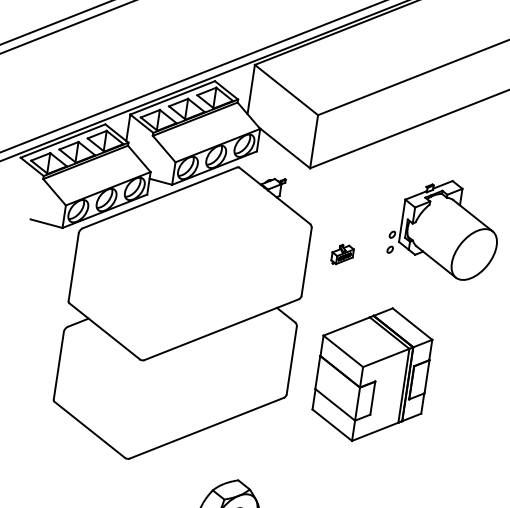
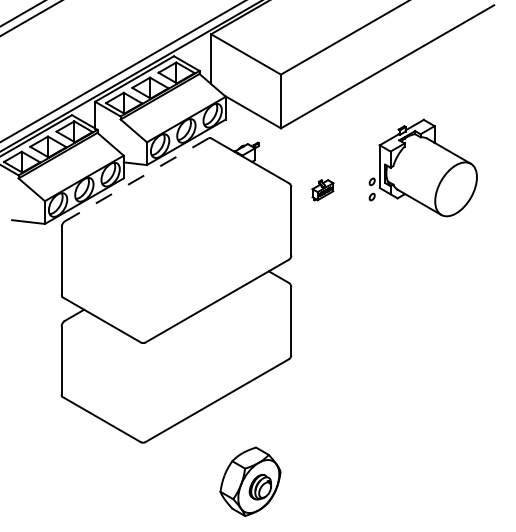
line: (159, 197) -> (136, 179), solid -> dashed
part: (342, 255) -> (322, 190), moved
part: (371, 373) -> (372, 322), removed

